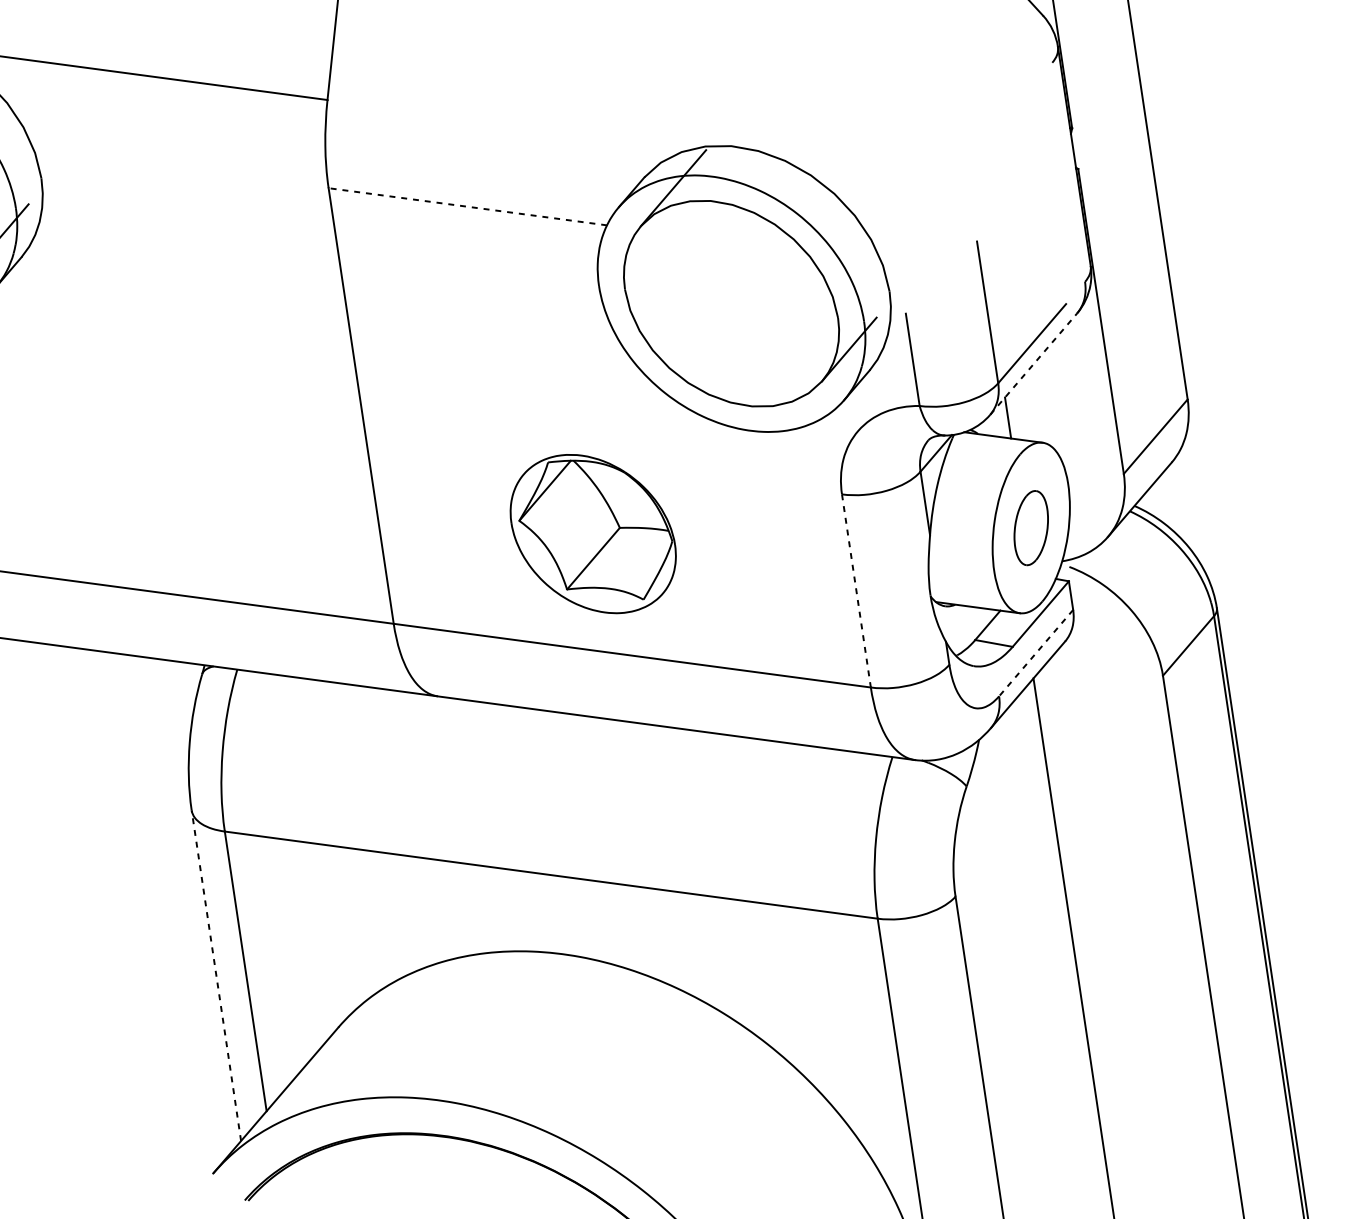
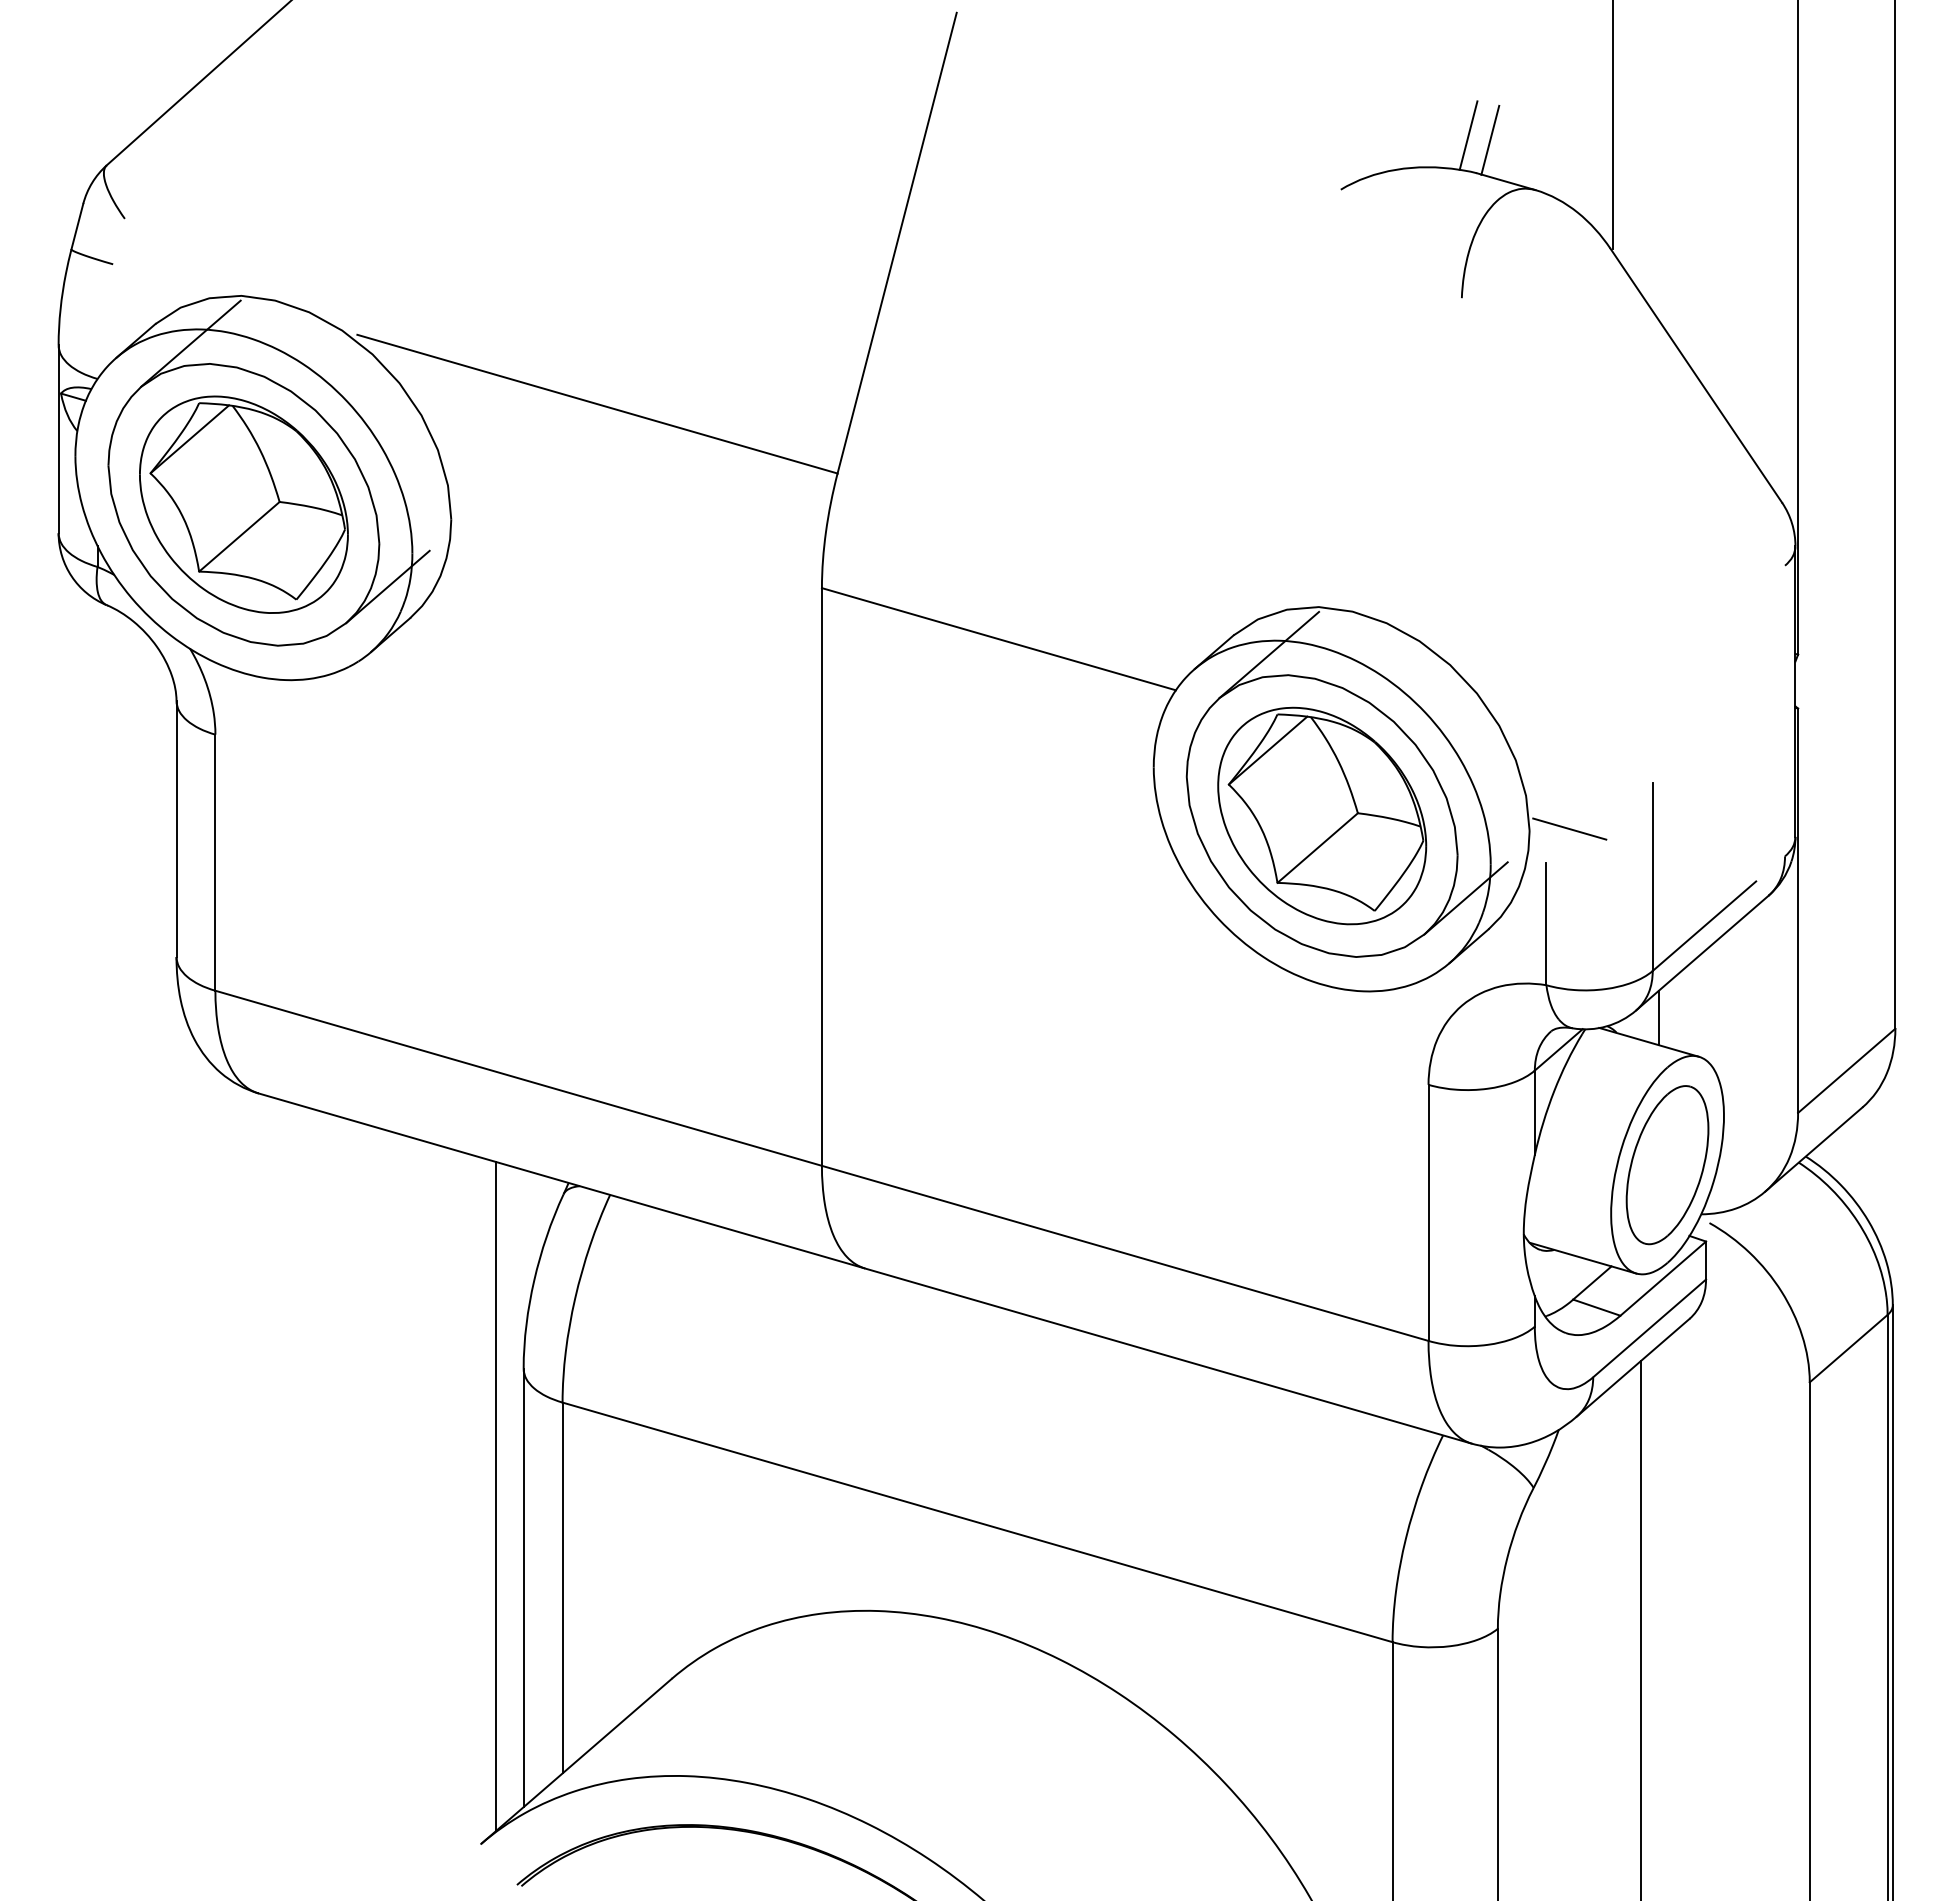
line: (467, 207) -> (998, 639), dashed -> solid
line: (919, 285) -> (1569, 828), added
line: (1033, 363) -> (1702, 952), dashed -> solid
part: (1031, 528) -> (1667, 1165), size x1.67
part: (593, 533) -> (1322, 815), moved
line: (856, 591) -> (1428, 1213), dashed -> solid
line: (1036, 653) -> (1649, 1328), dashed -> solid
line: (184, 909) -> (495, 1496), added
line: (216, 975) -> (523, 1587), dashed -> solid

